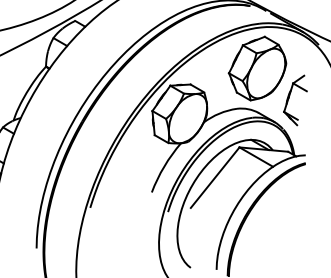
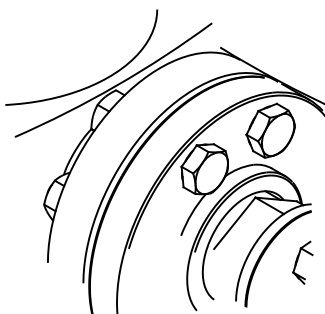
part: (294, 100) -> (302, 262), moved

